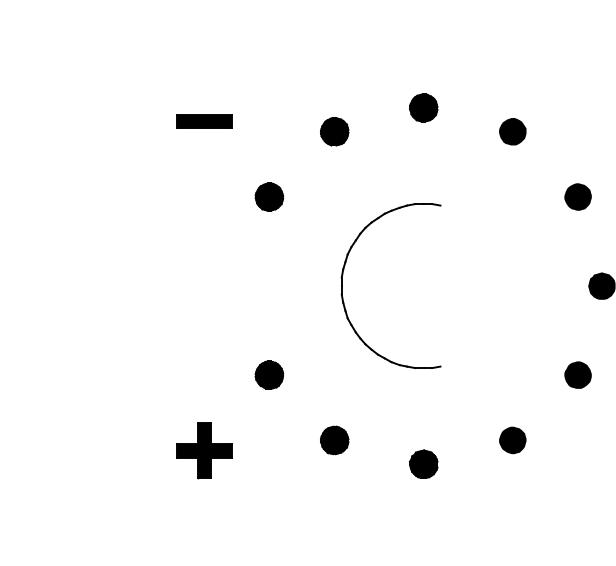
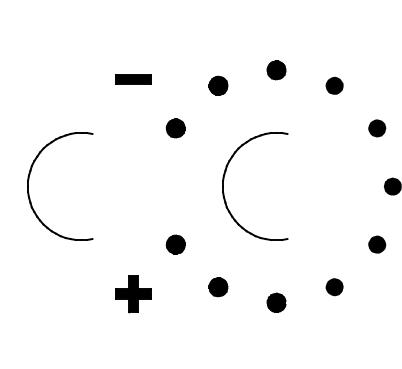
part: (45, 275) -> (29, 179), added

